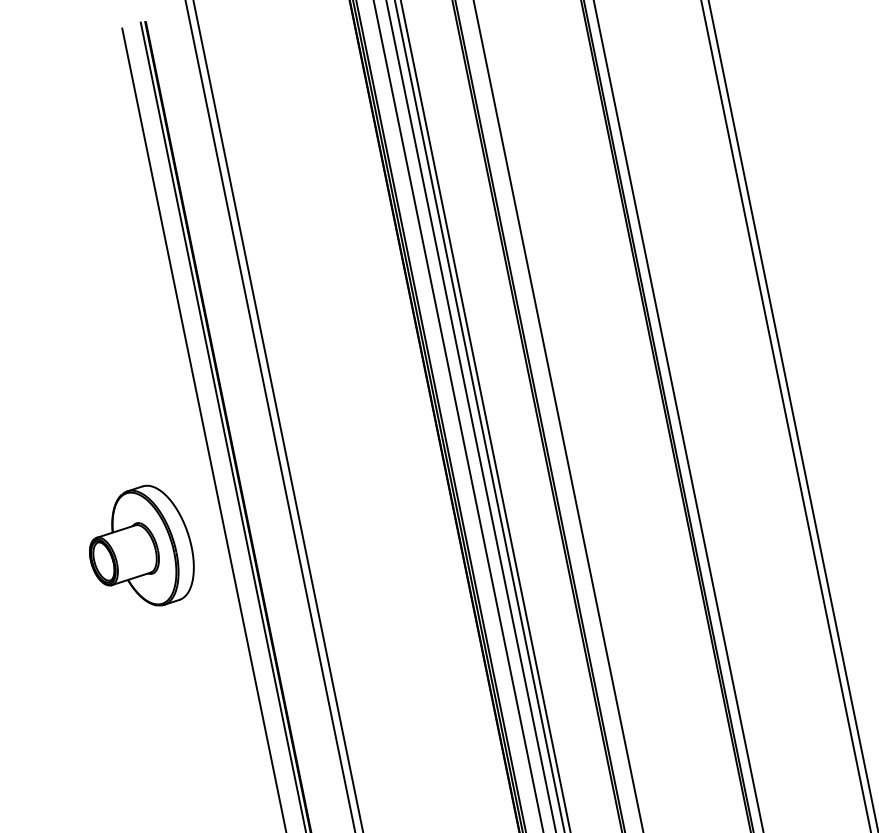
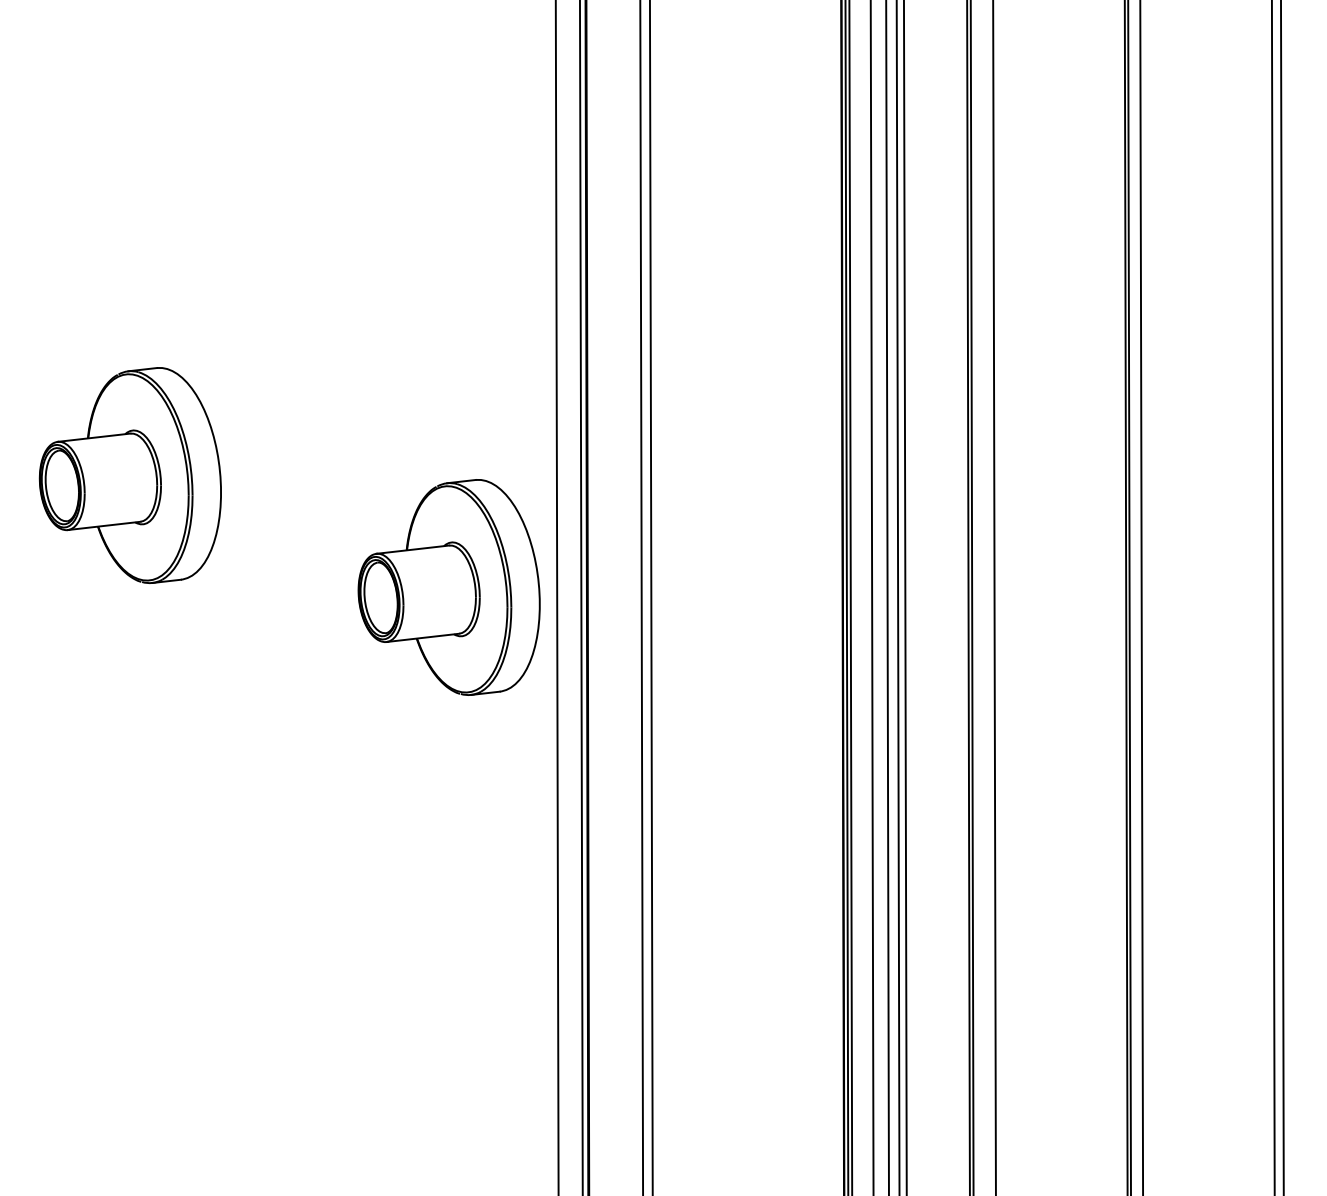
part: (139, 548) -> (448, 587), size x1.43

